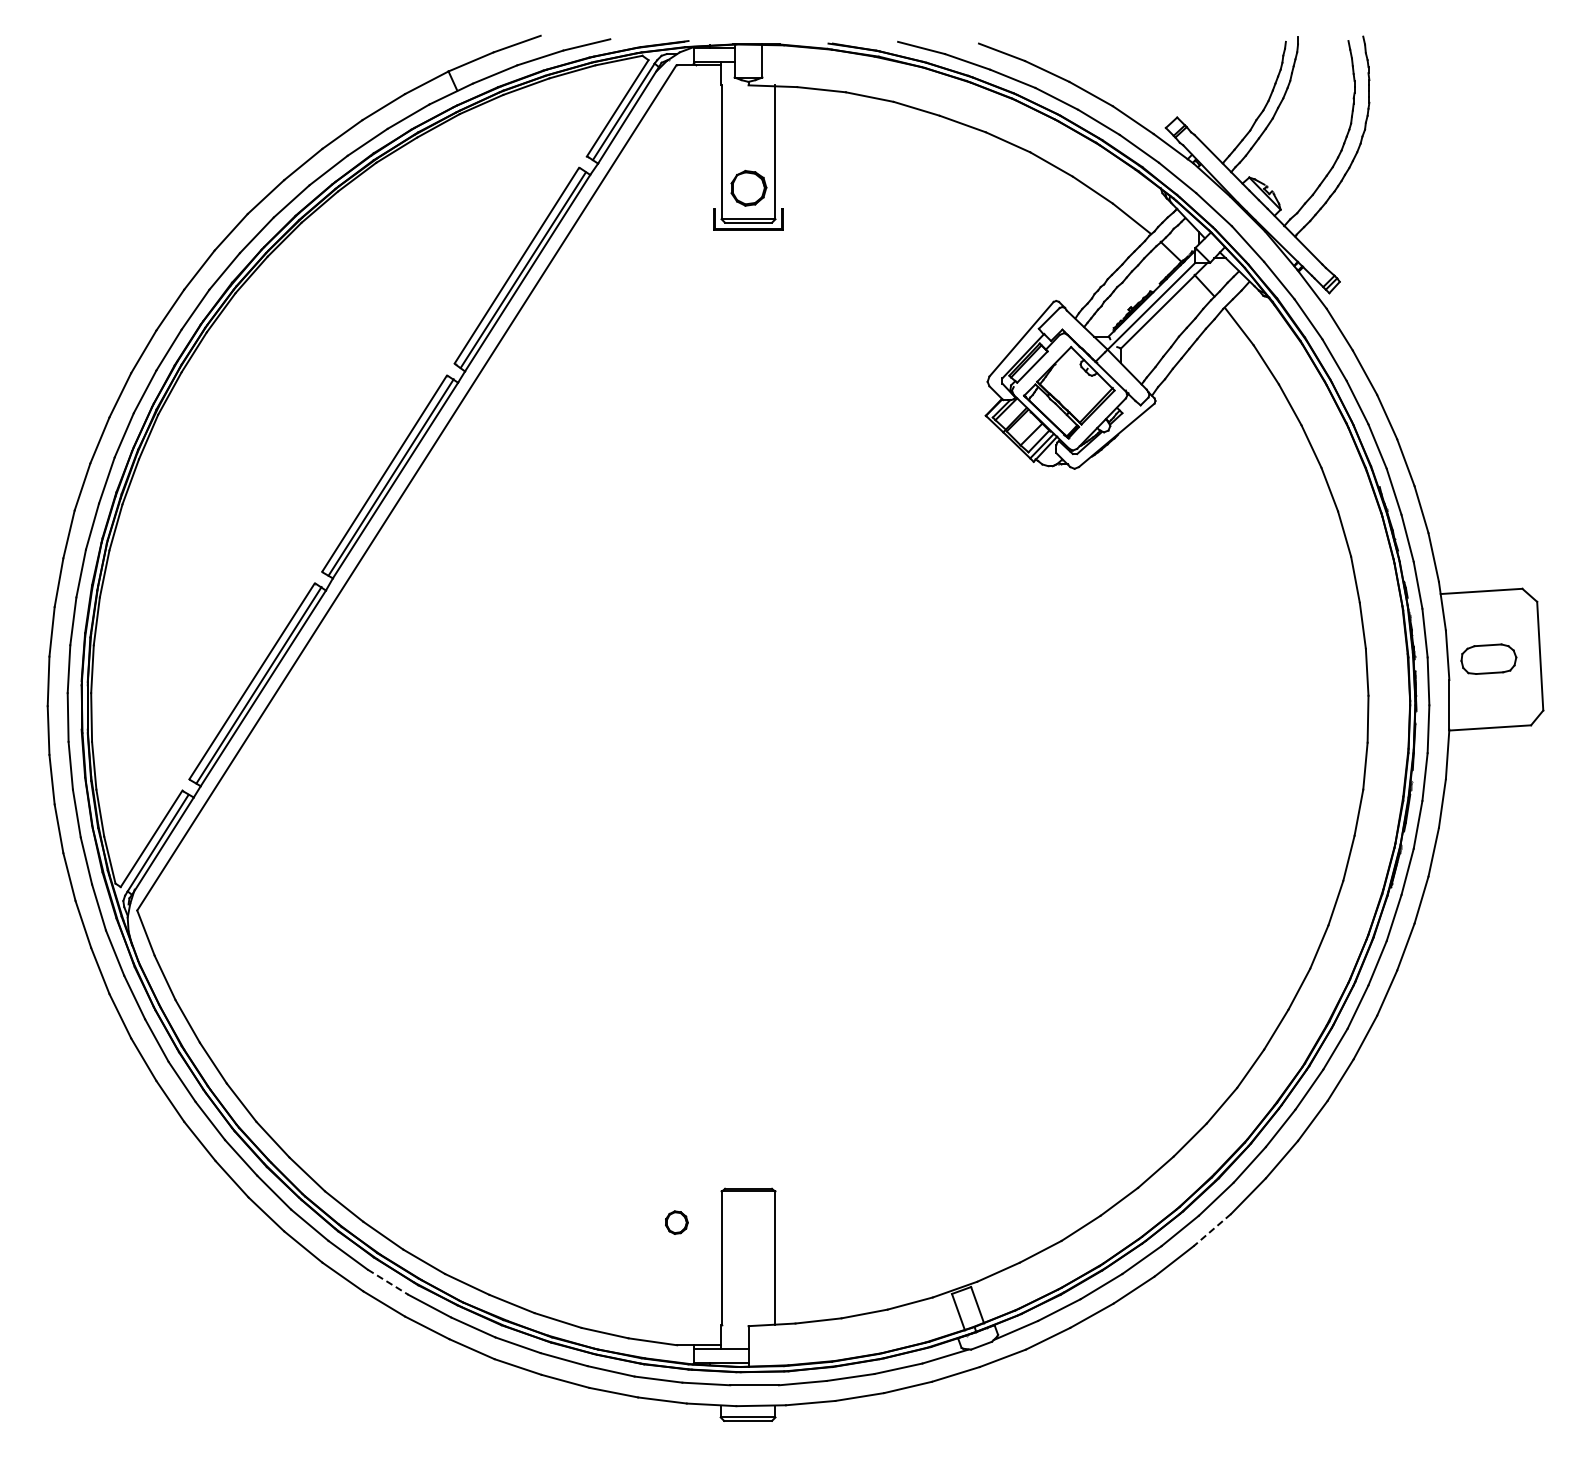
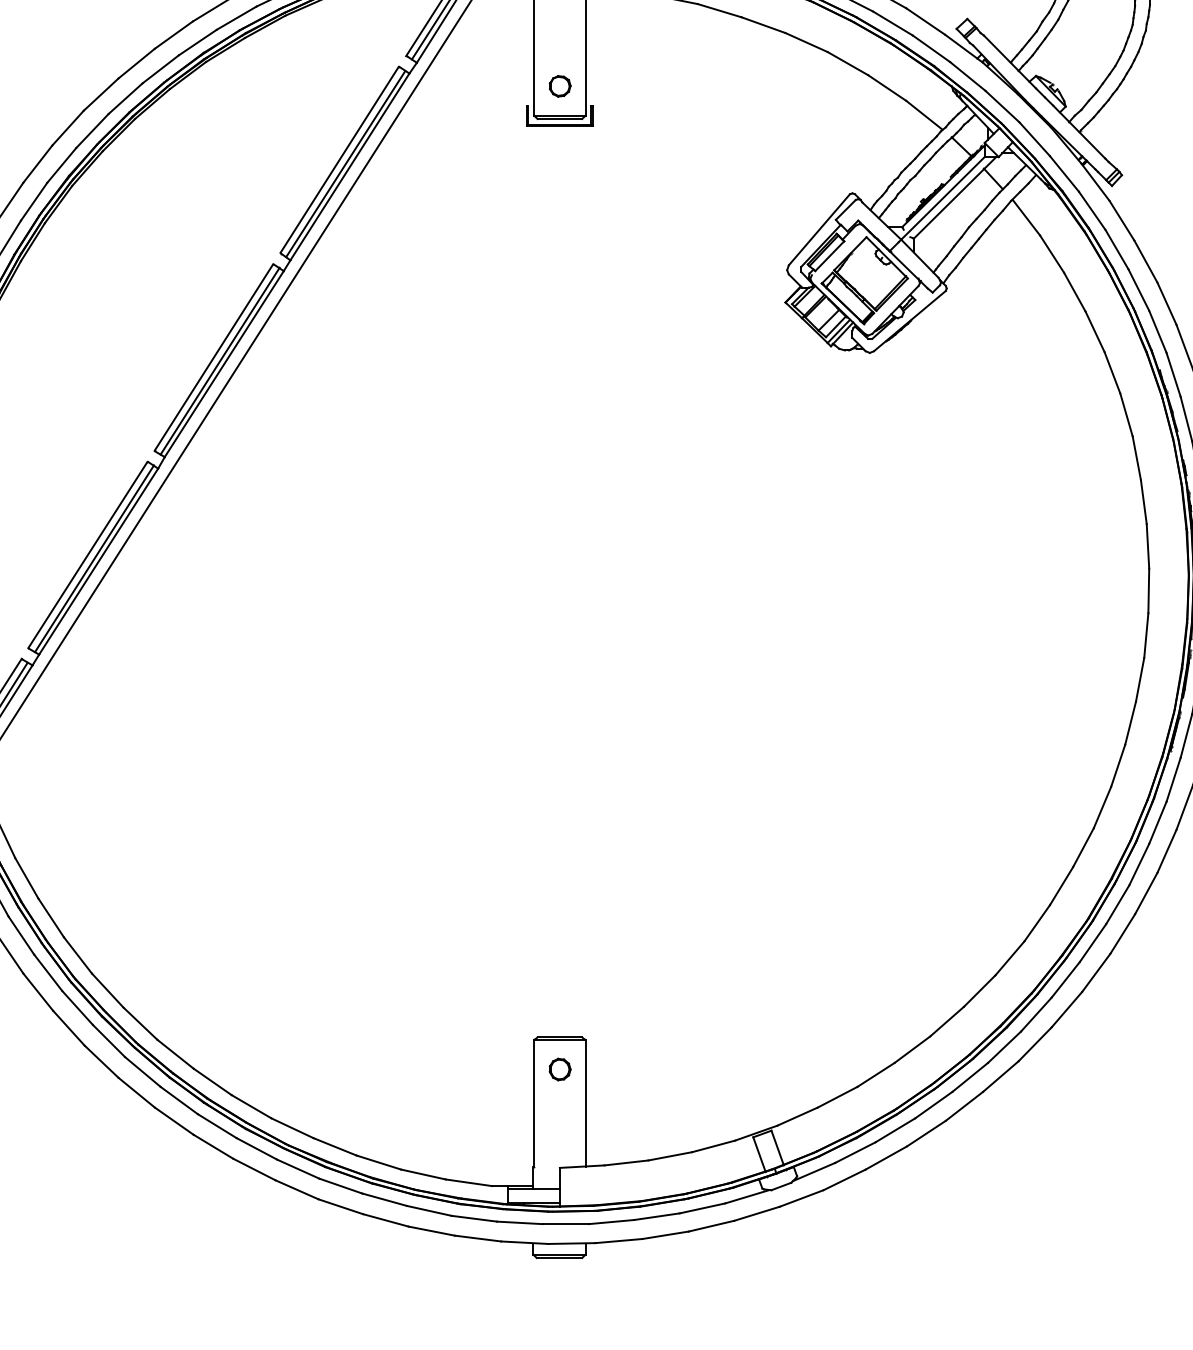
part: (748, 188) -> (559, 86), size x0.62
part: (676, 1222) -> (559, 1069), moved
line: (1212, 1230) -> (1000, 1076), dashed -> solid
line: (388, 1282) -> (217, 1126), dashed -> solid

